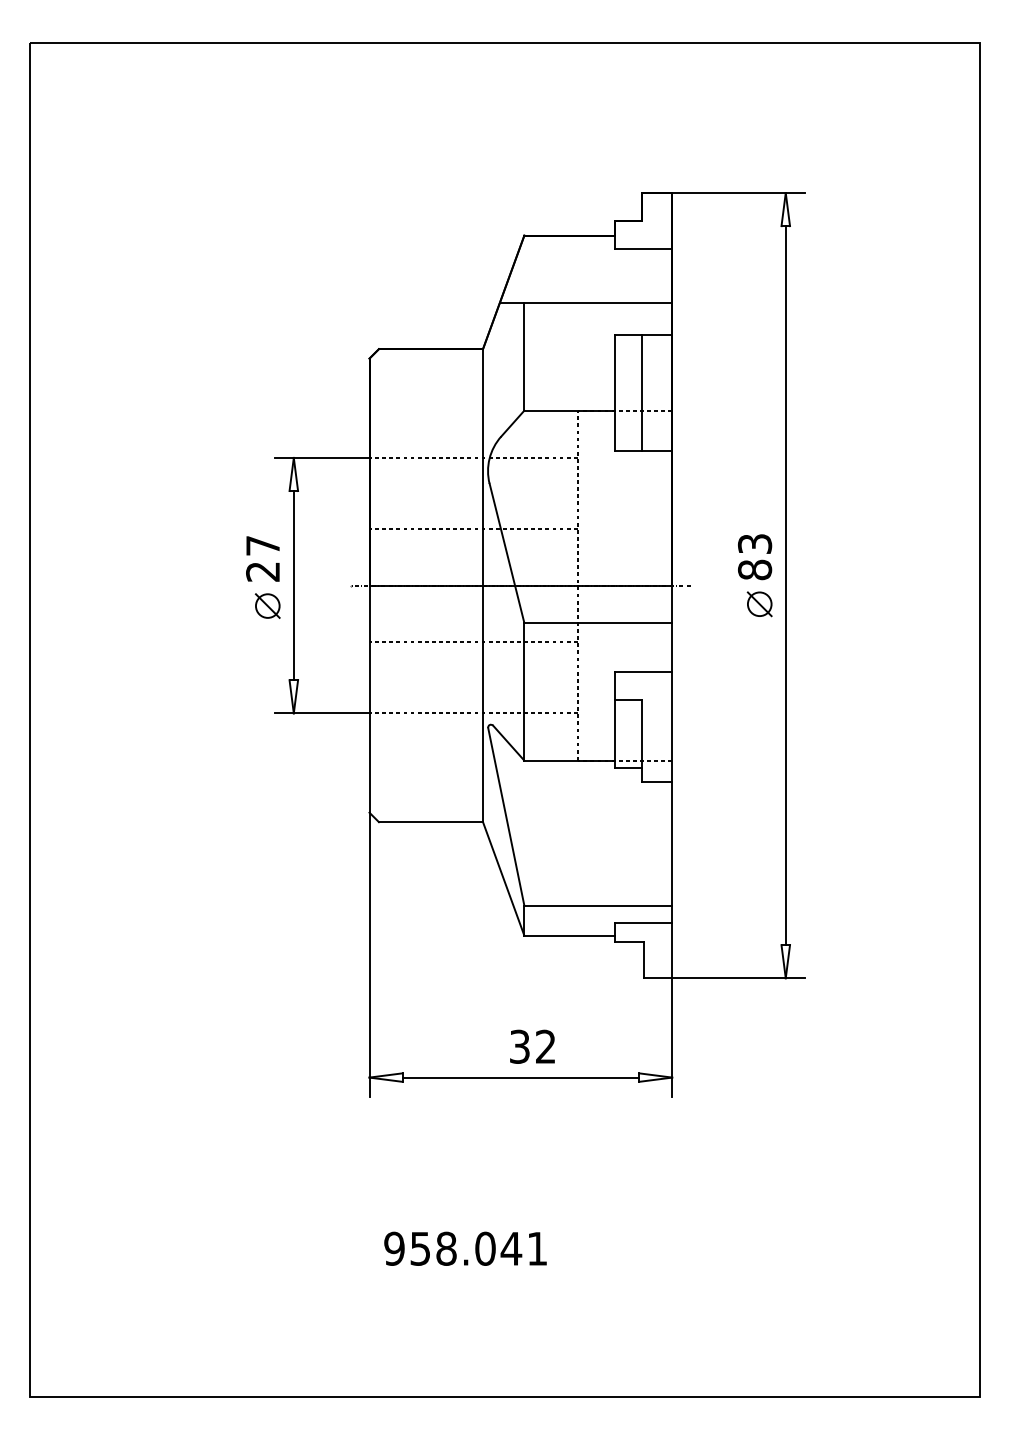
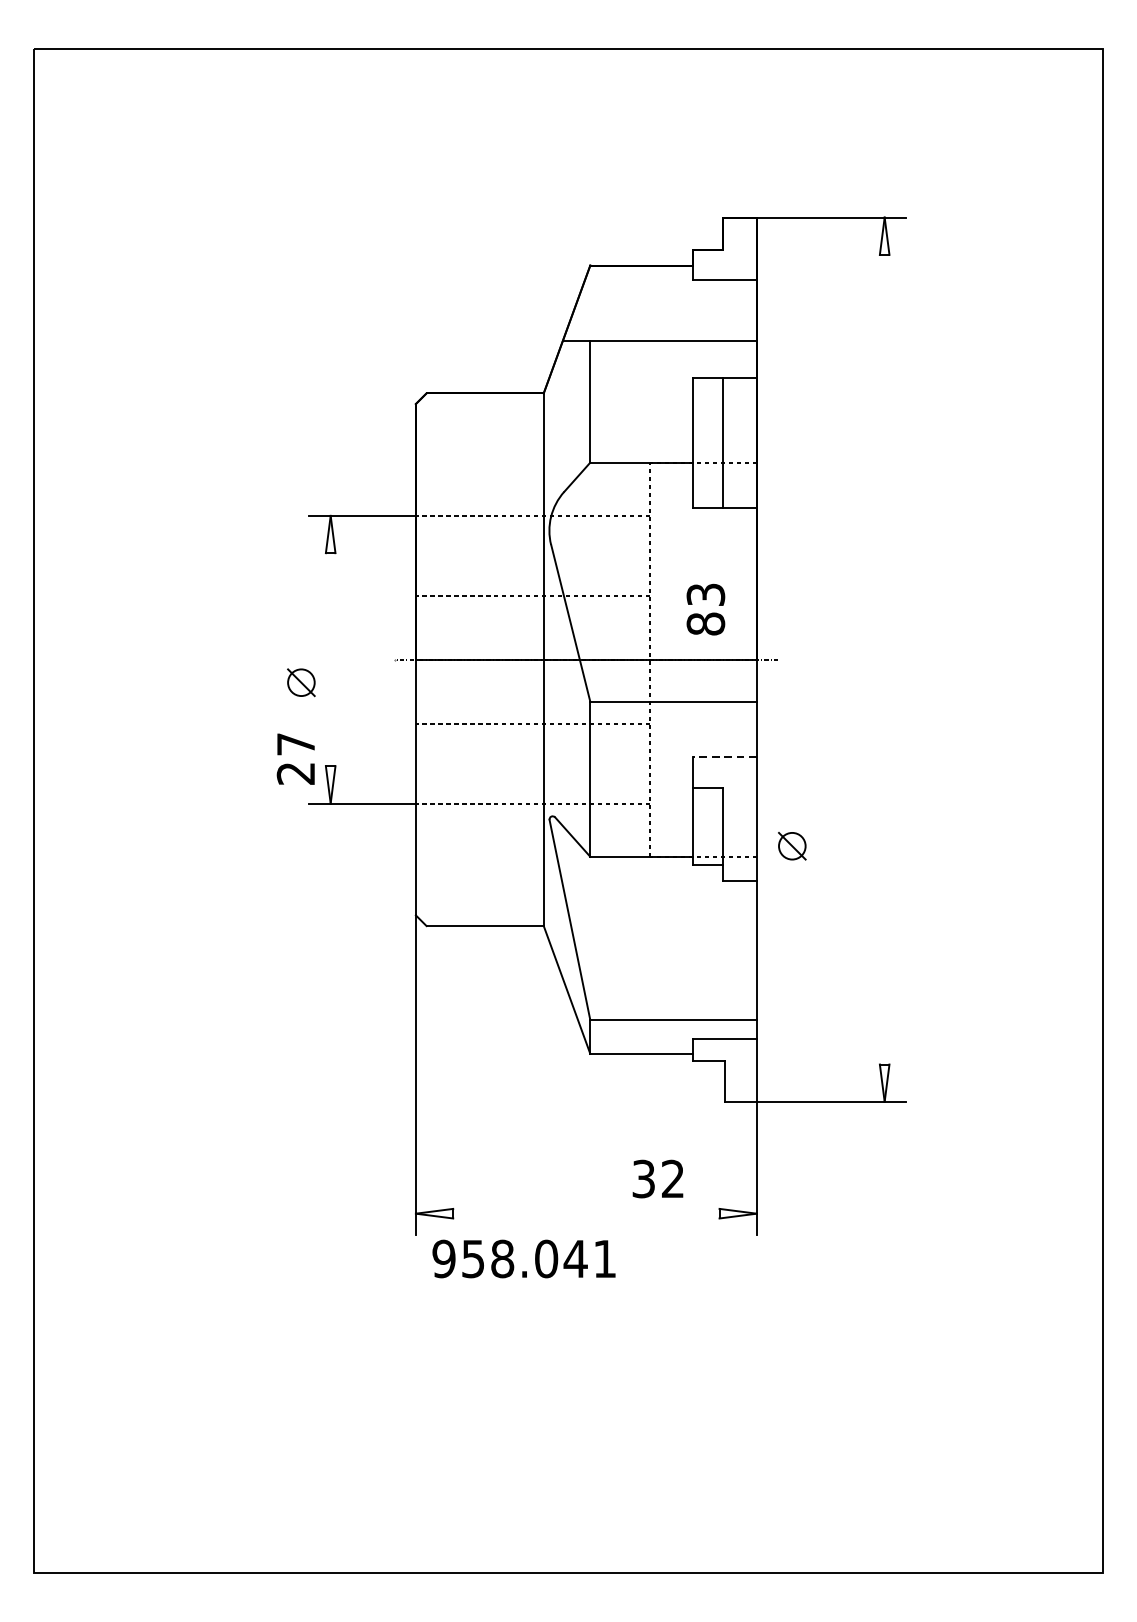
text: (755, 557) -> (706, 609), moved
text: (262, 558) -> (295, 758), moved
line: (293, 585) -> (330, 659), removed
line: (785, 585) -> (884, 659), removed
part: (759, 604) -> (792, 846), moved
line: (643, 672) -> (724, 757), solid -> dashed
text: (532, 1046) -> (658, 1178), moved
line: (520, 1077) -> (585, 1213), removed
text: (465, 1248) -> (524, 1258), moved

